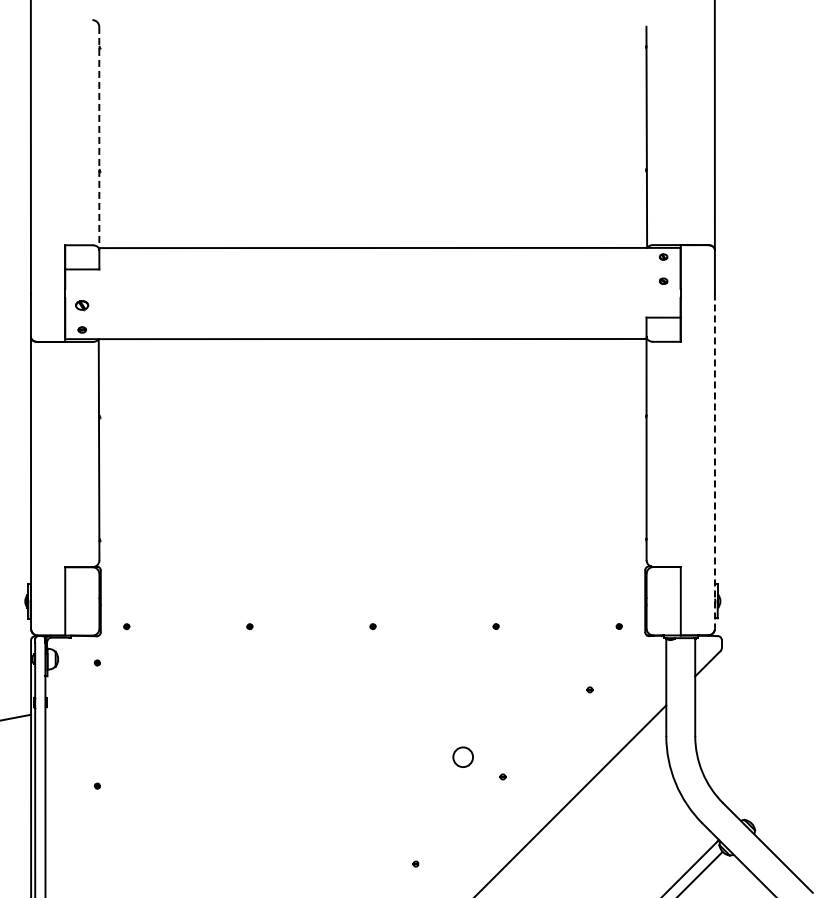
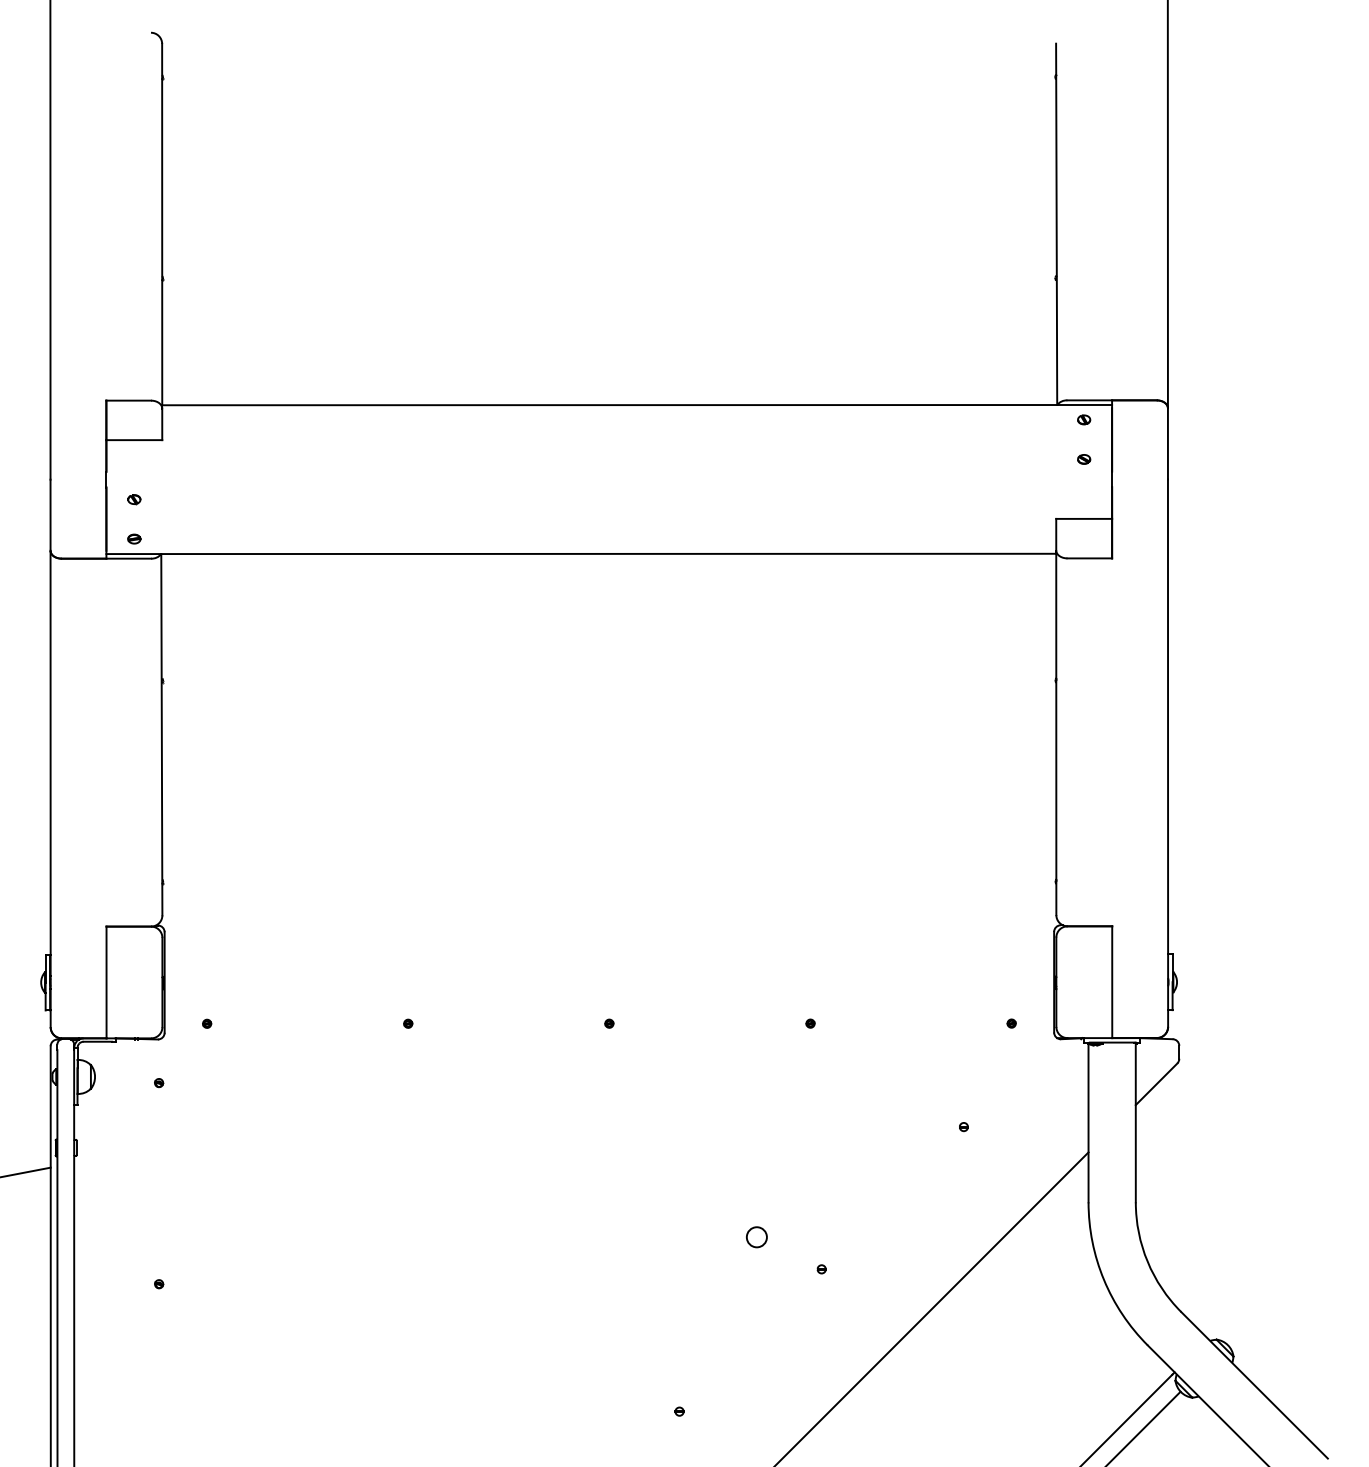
line: (99, 137) -> (162, 224), dashed -> solid
part: (82, 306) -> (134, 500), size x0.62
line: (714, 461) -> (1167, 753), dashed -> solid
circle: (463, 757) -> (757, 1237), size x0.62

